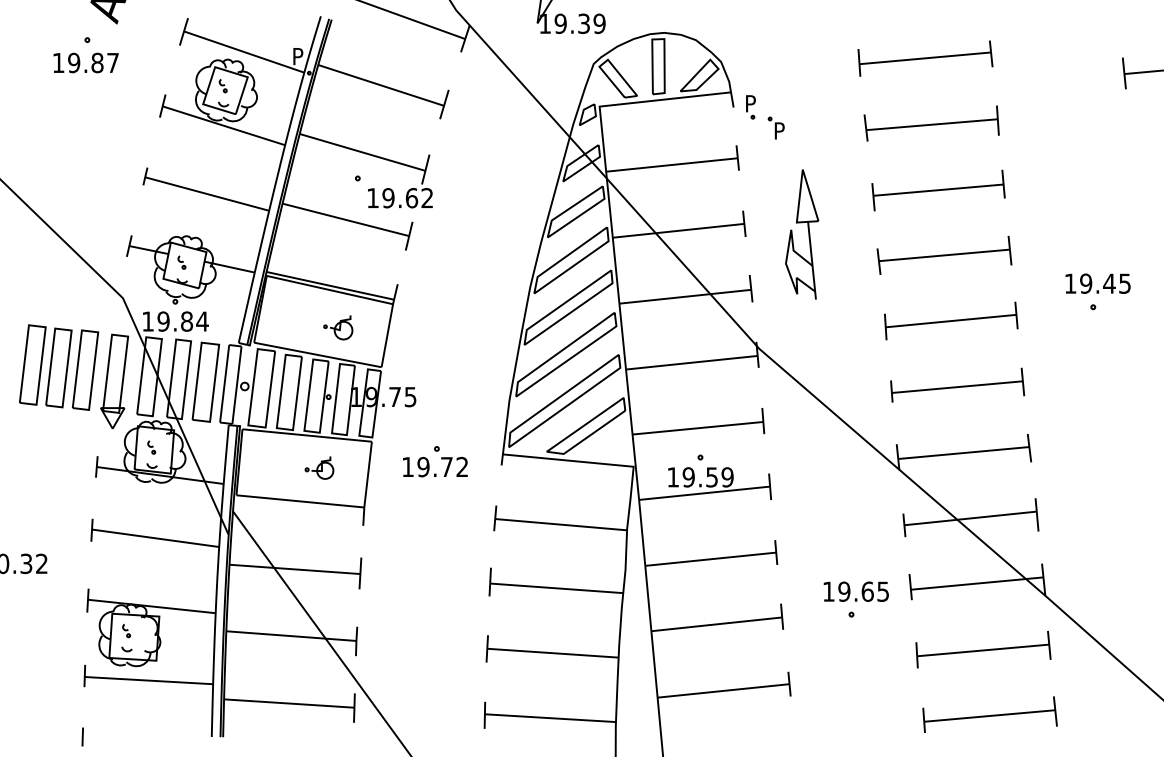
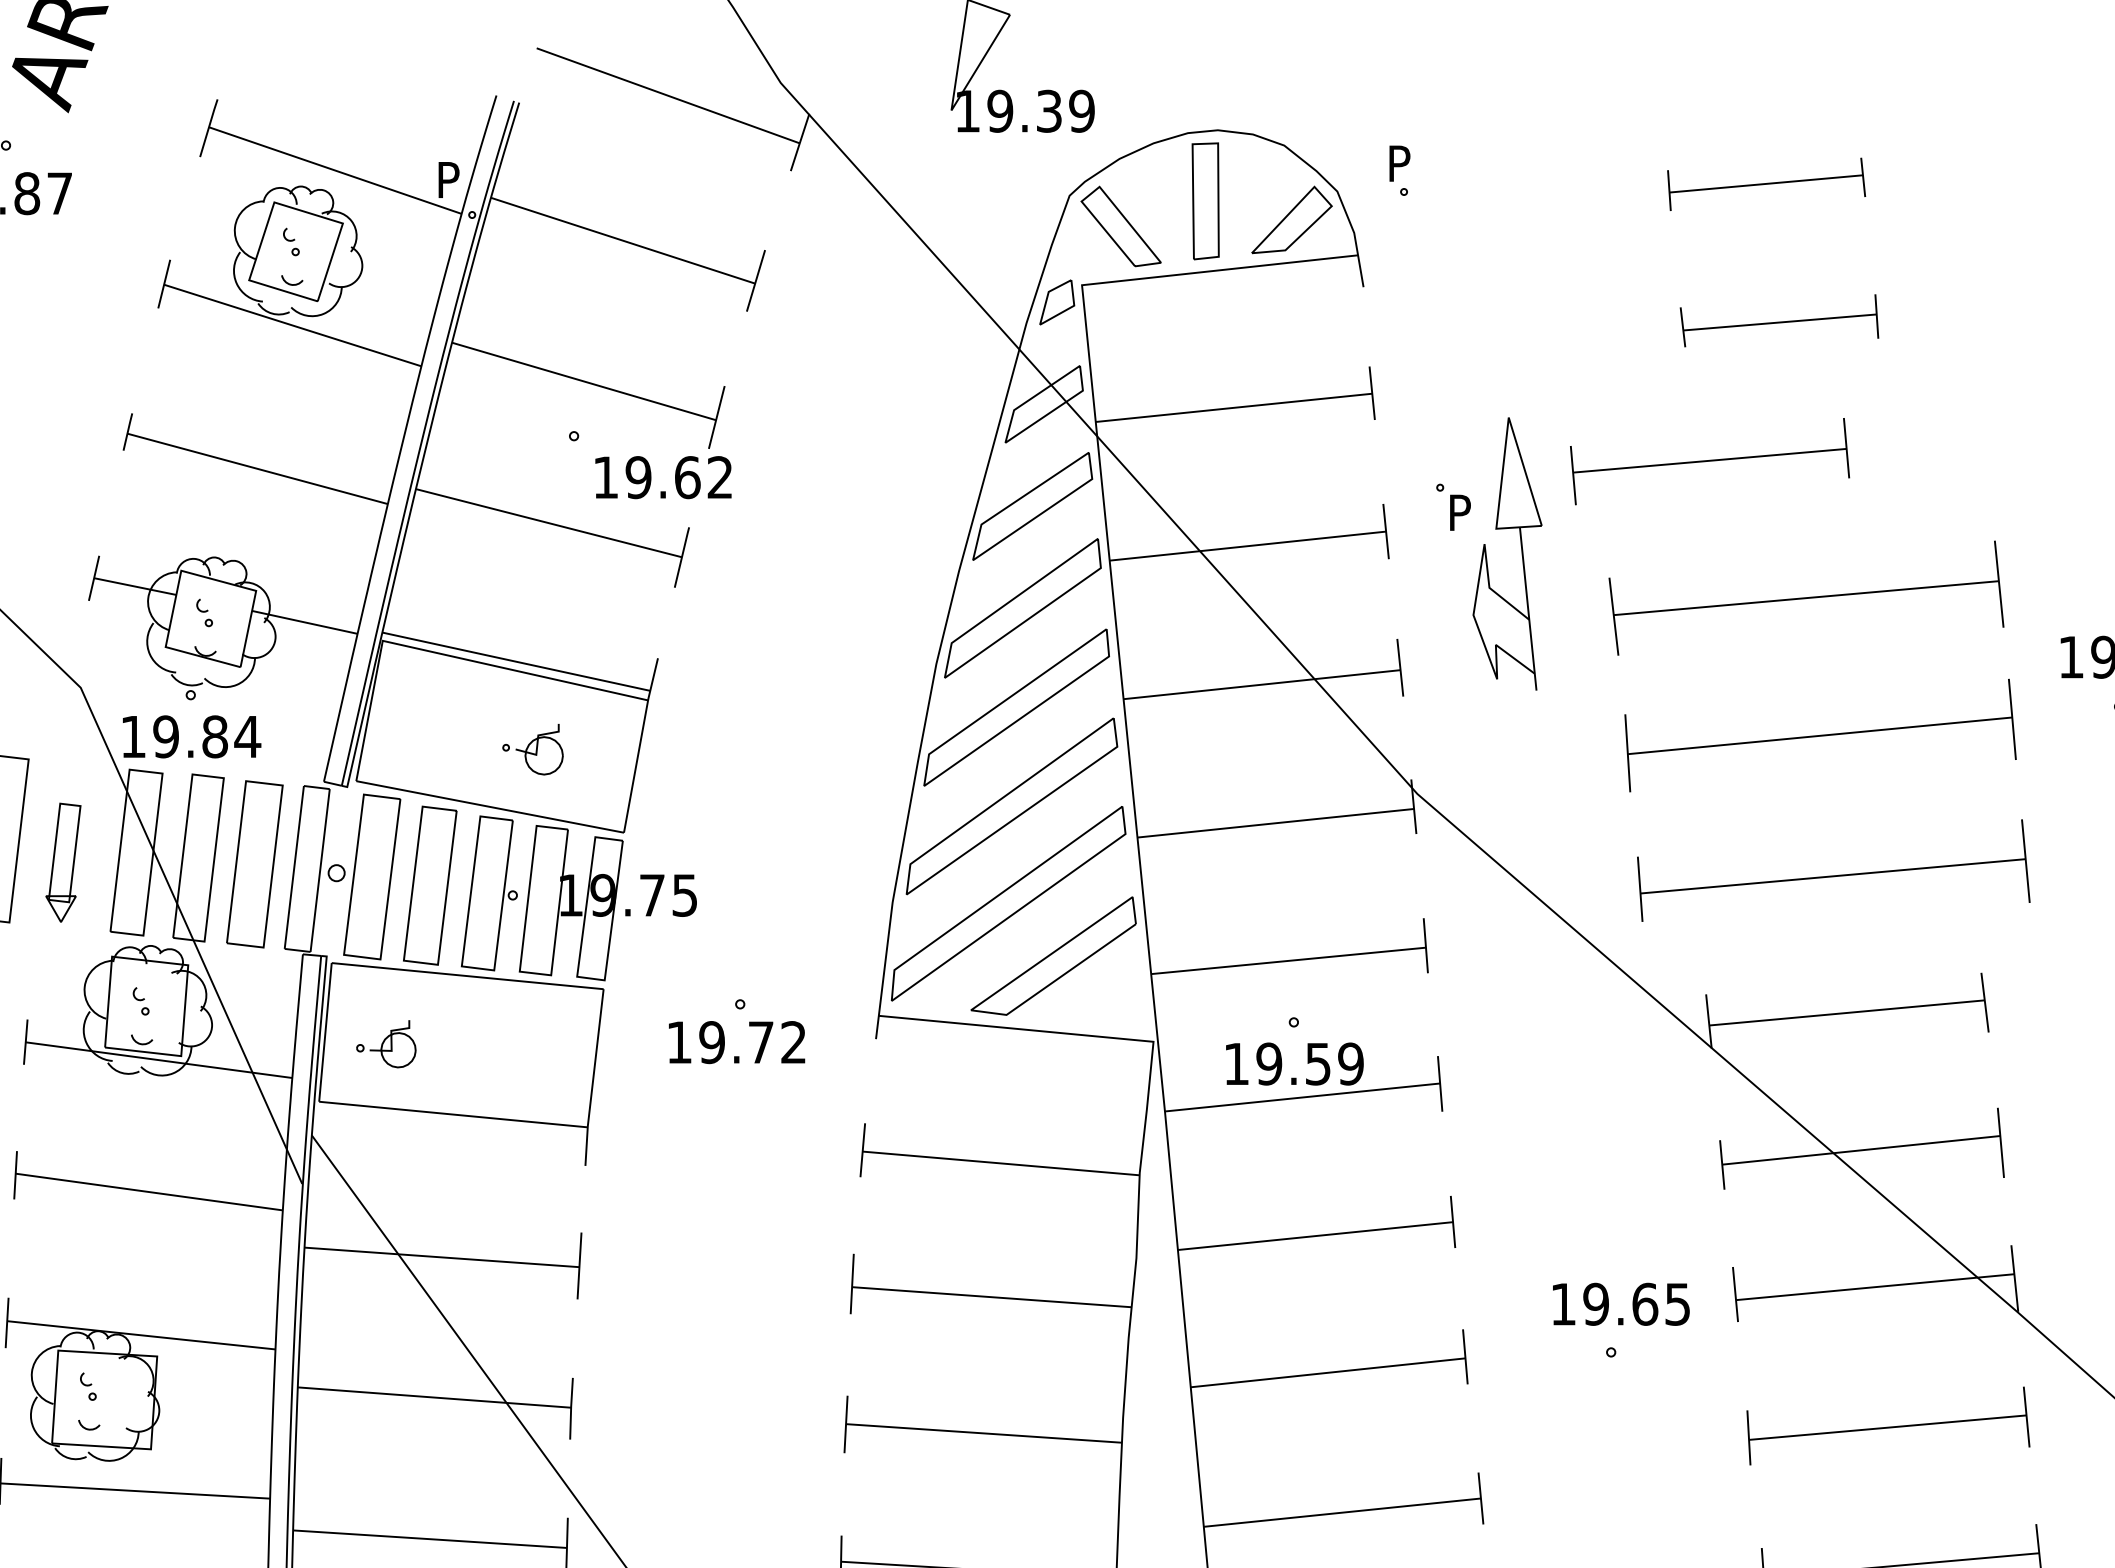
part: (925, 58) -> (1766, 184), size x0.7
part: (750, 107) -> (1398, 171), moved
part: (931, 123) -> (1779, 320), size x0.7
part: (775, 127) -> (1451, 505), moved
part: (938, 190) -> (1709, 461), moved
part: (944, 254) -> (1806, 595), size x1.4
part: (951, 320) -> (1821, 734), size x1.4
part: (114, 381) -> (62, 862), size x0.6
part: (957, 384) -> (1833, 868), size x1.4
part: (319, 467) -> (386, 1043), moved

